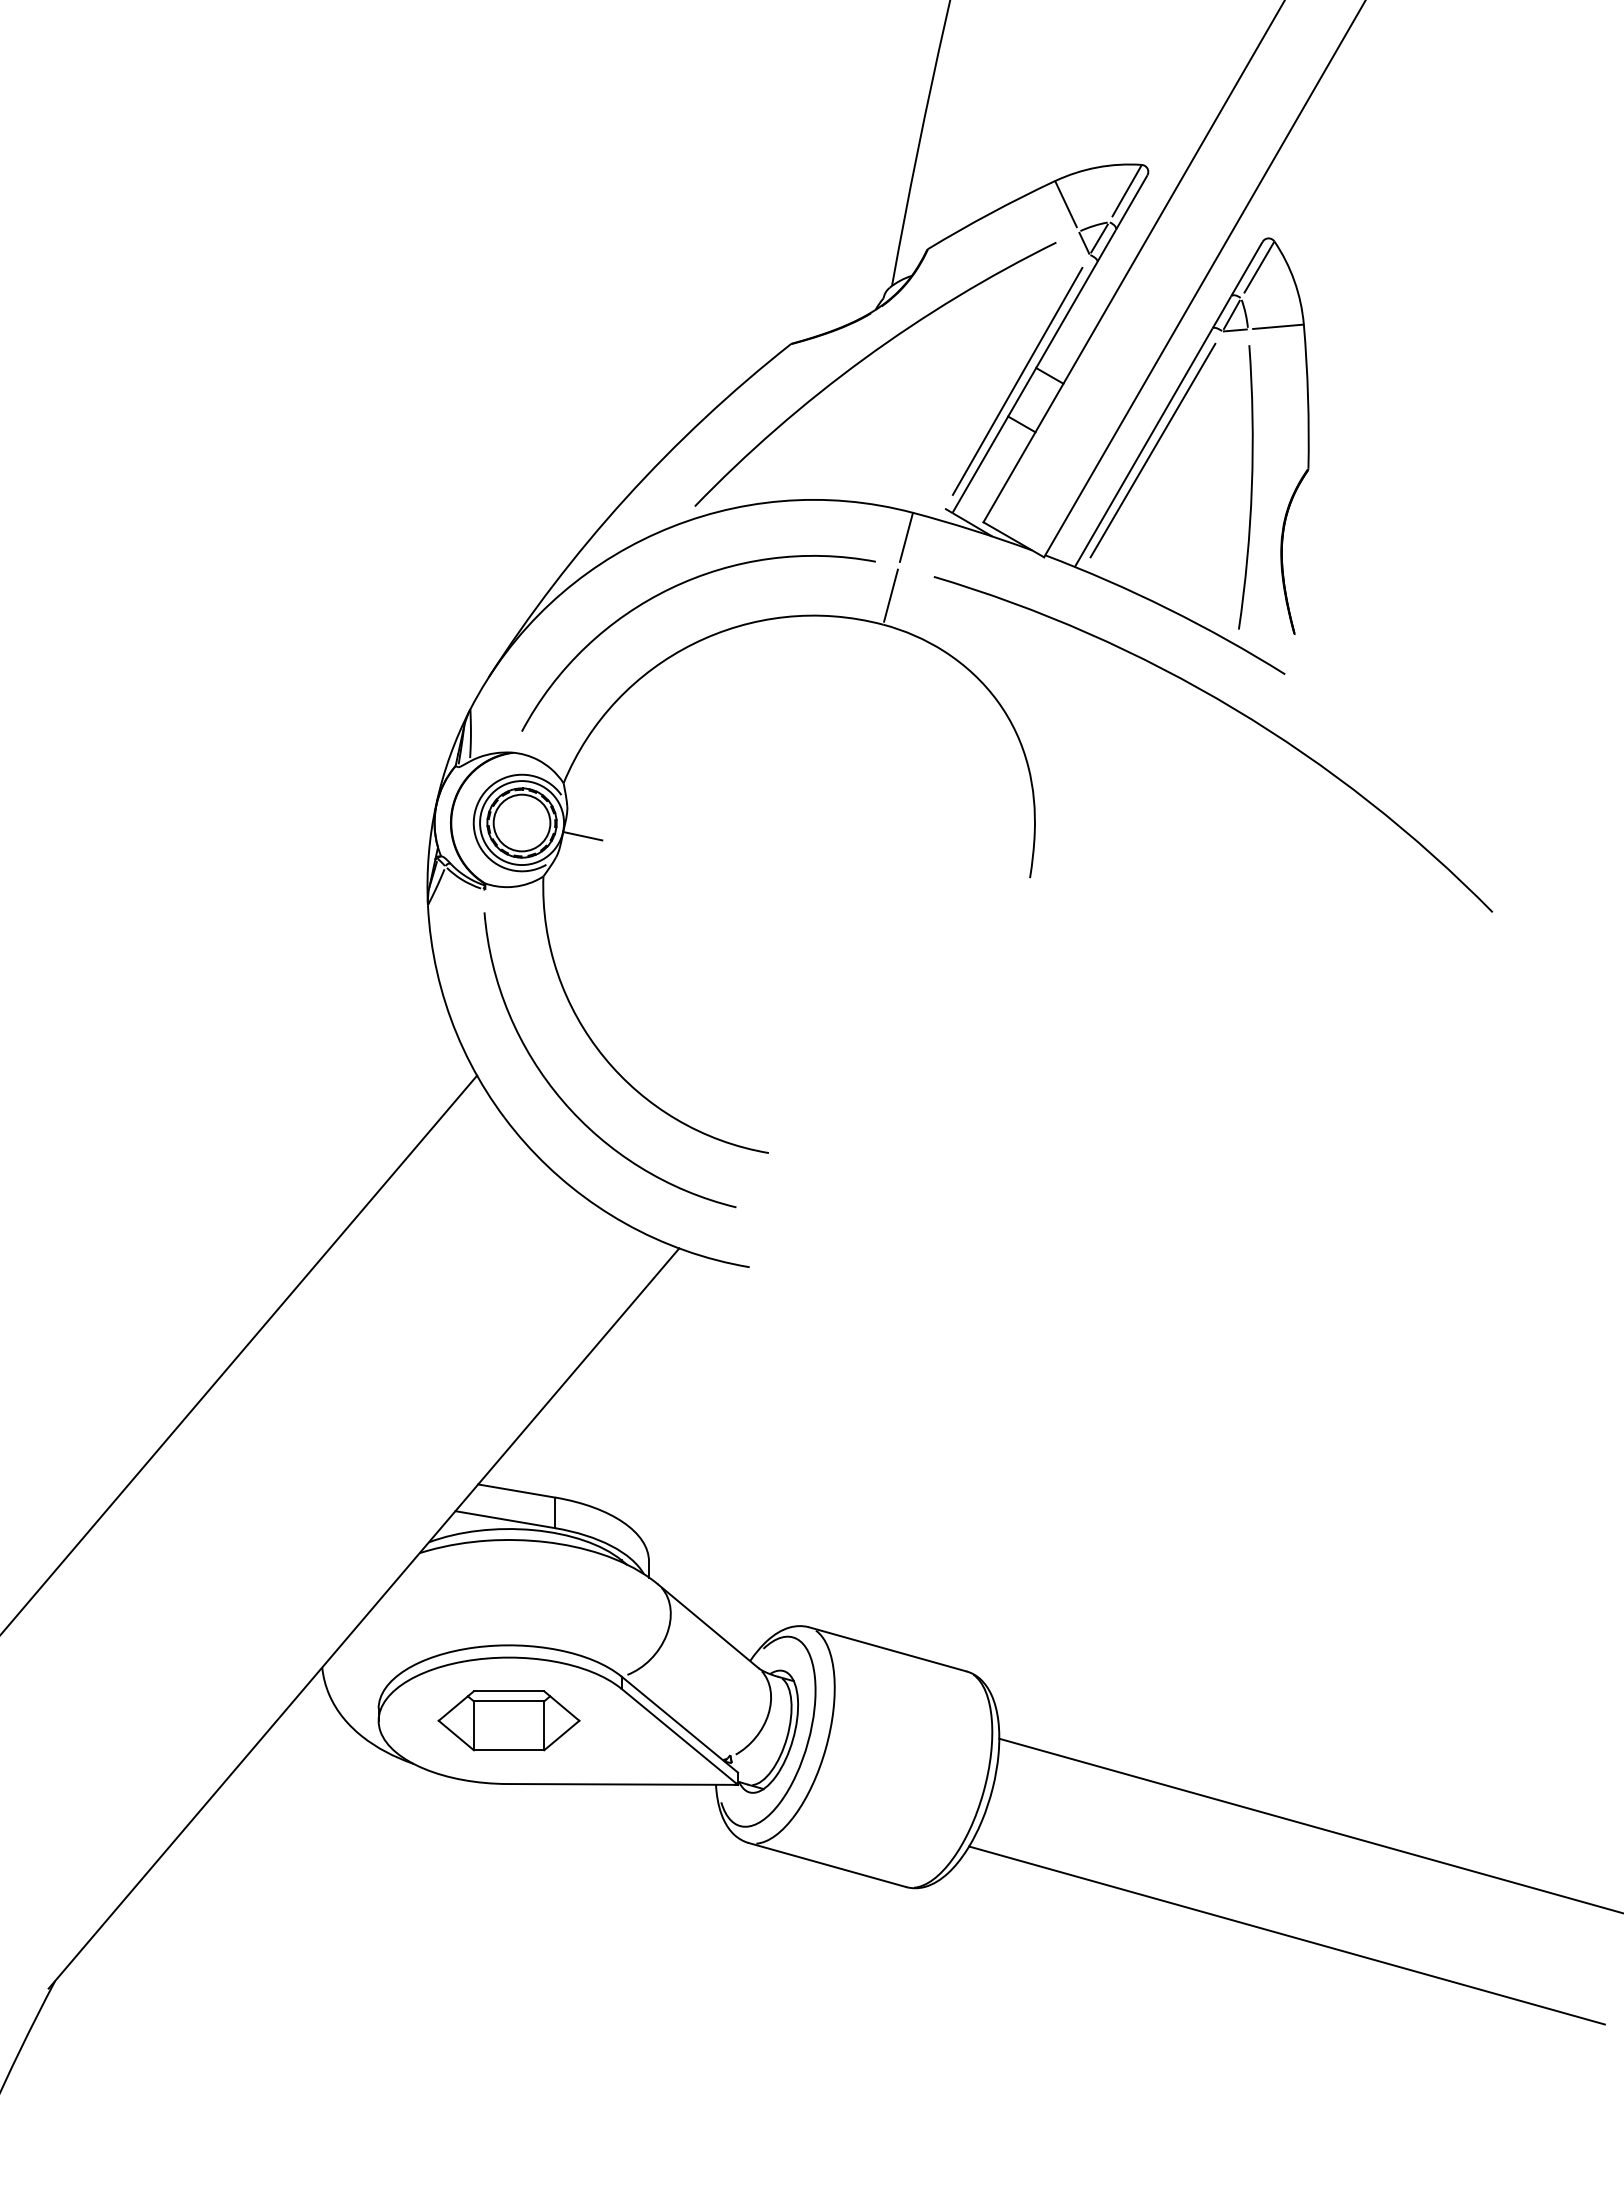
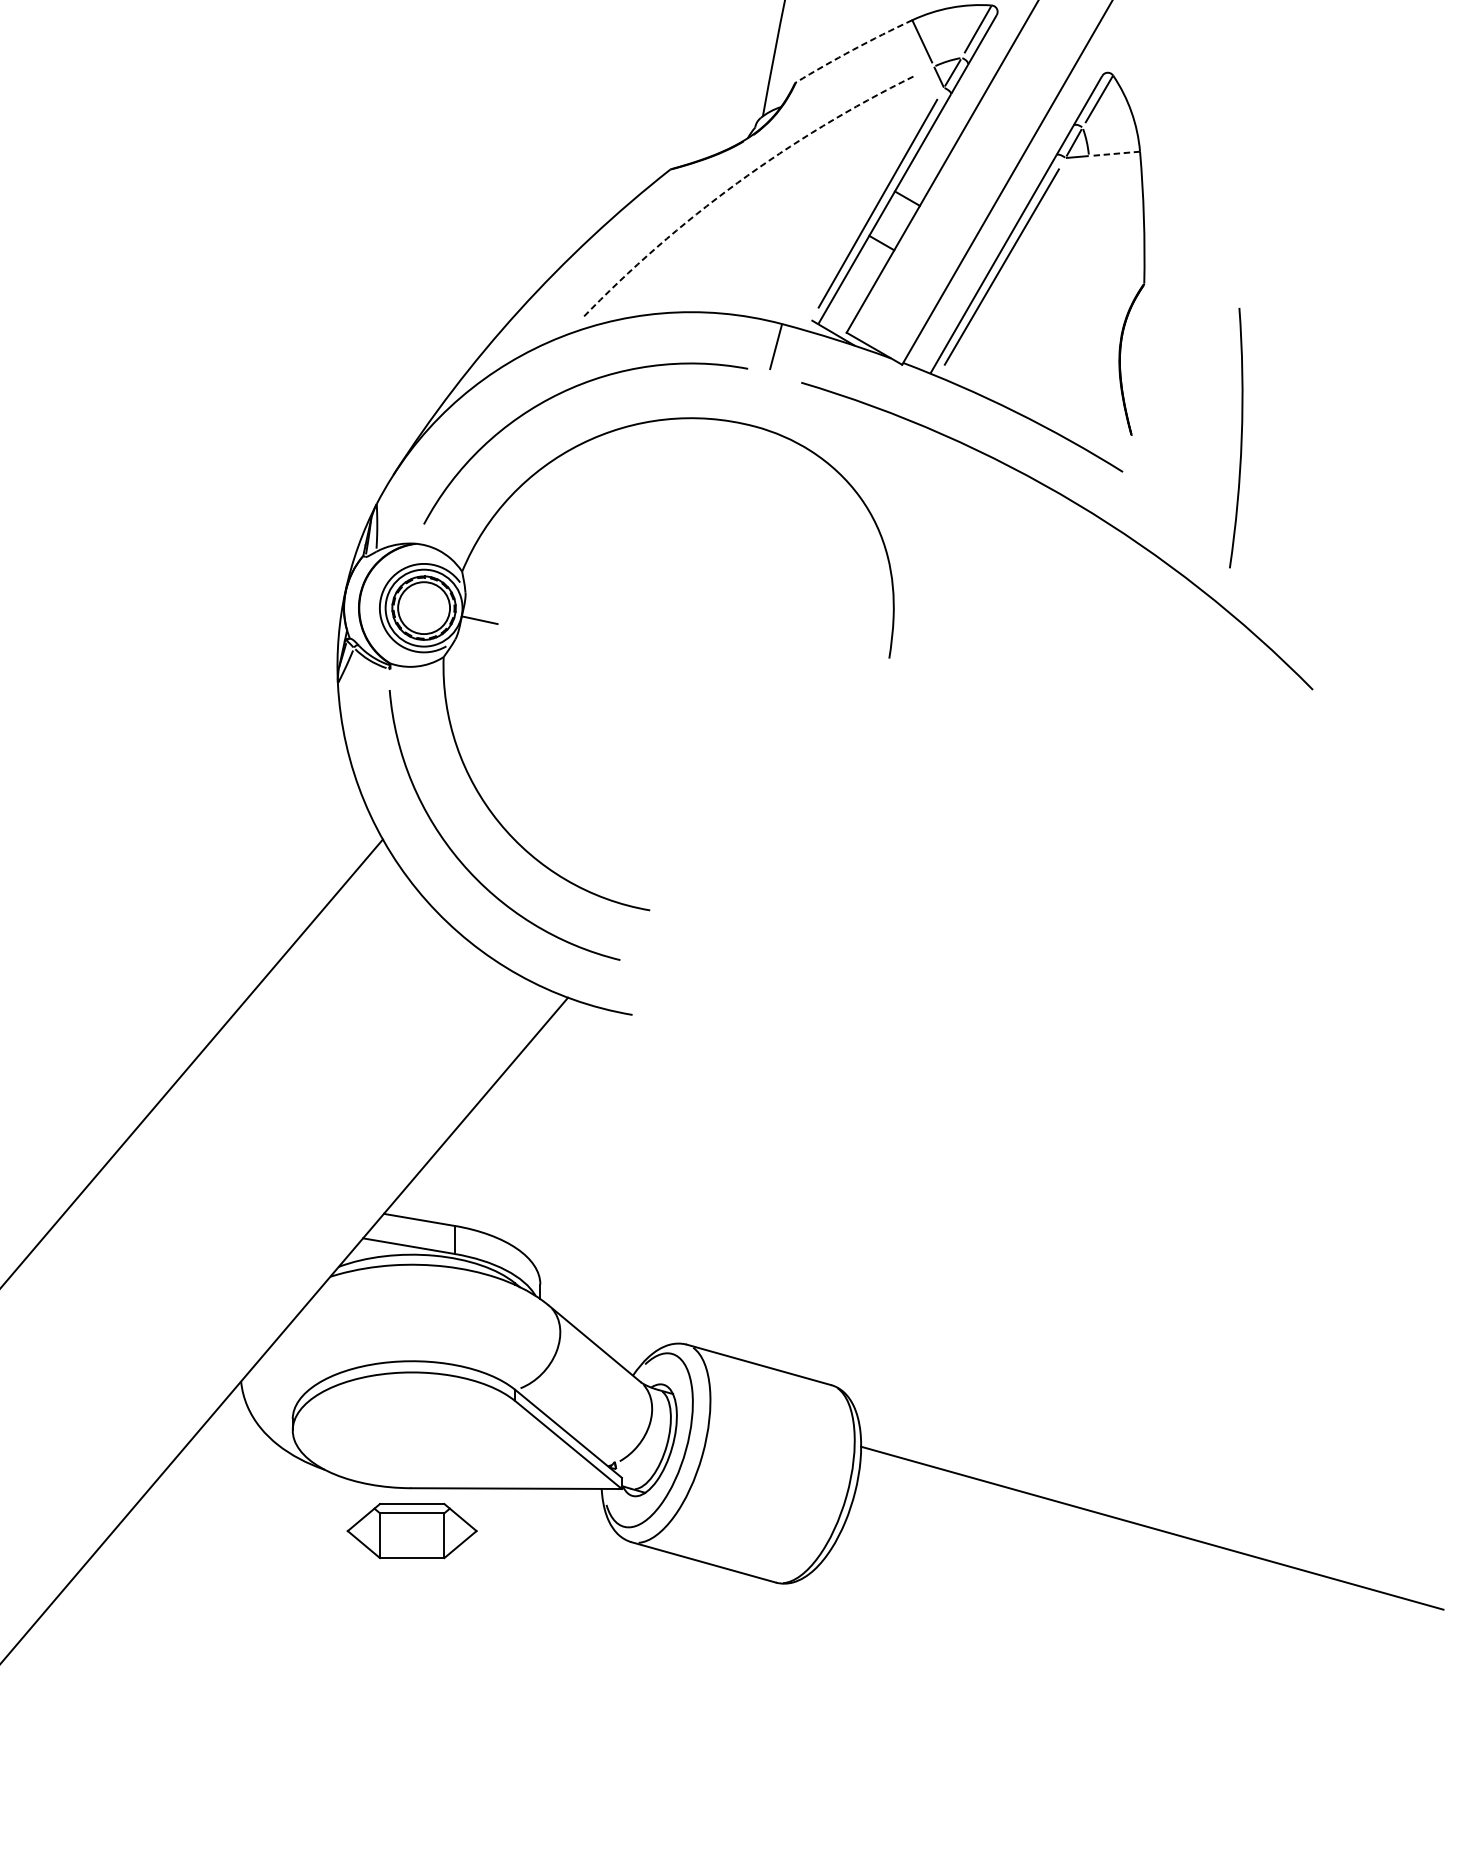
arc: (990, 213) -> (853, 49), solid -> dashed
line: (1278, 326) -> (1116, 153), solid -> dashed
arc: (864, 358) -> (737, 182), solid -> dashed
arc: (1250, 487) -> (1240, 438), moved
line: (890, 595) -> (761, 399), removed
part: (508, 1720) -> (411, 1530), moved
line: (1286, 1935) -> (1124, 1626), removed

